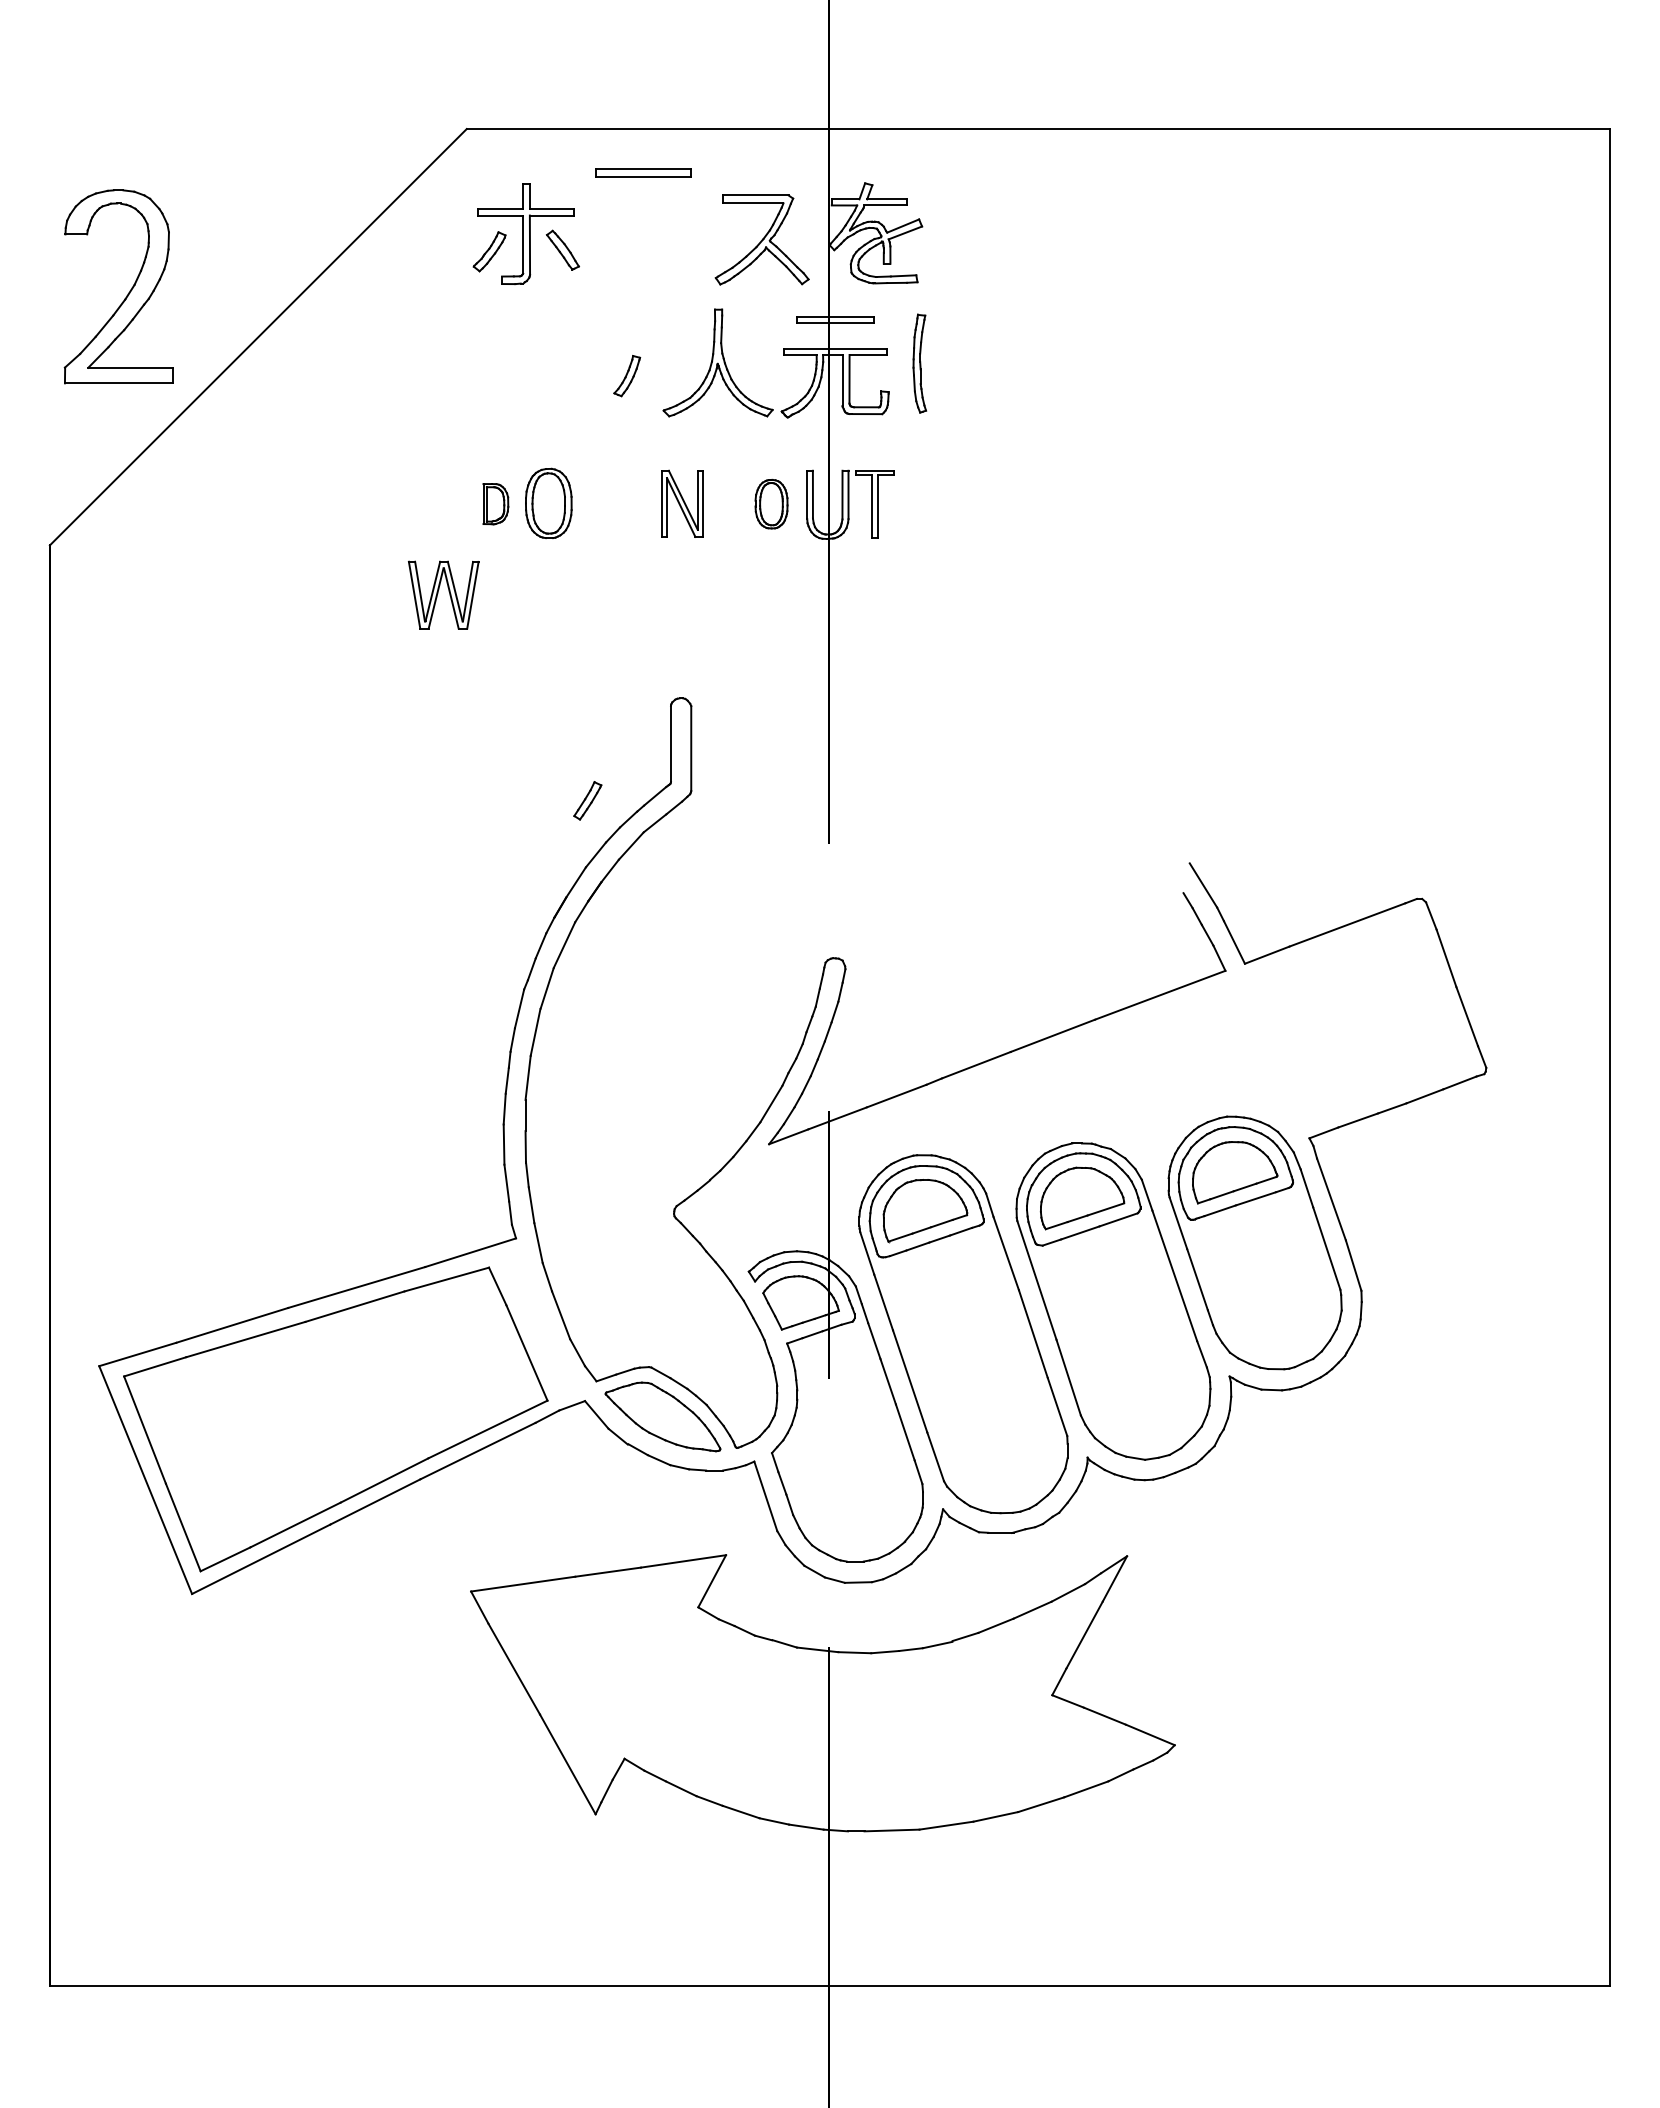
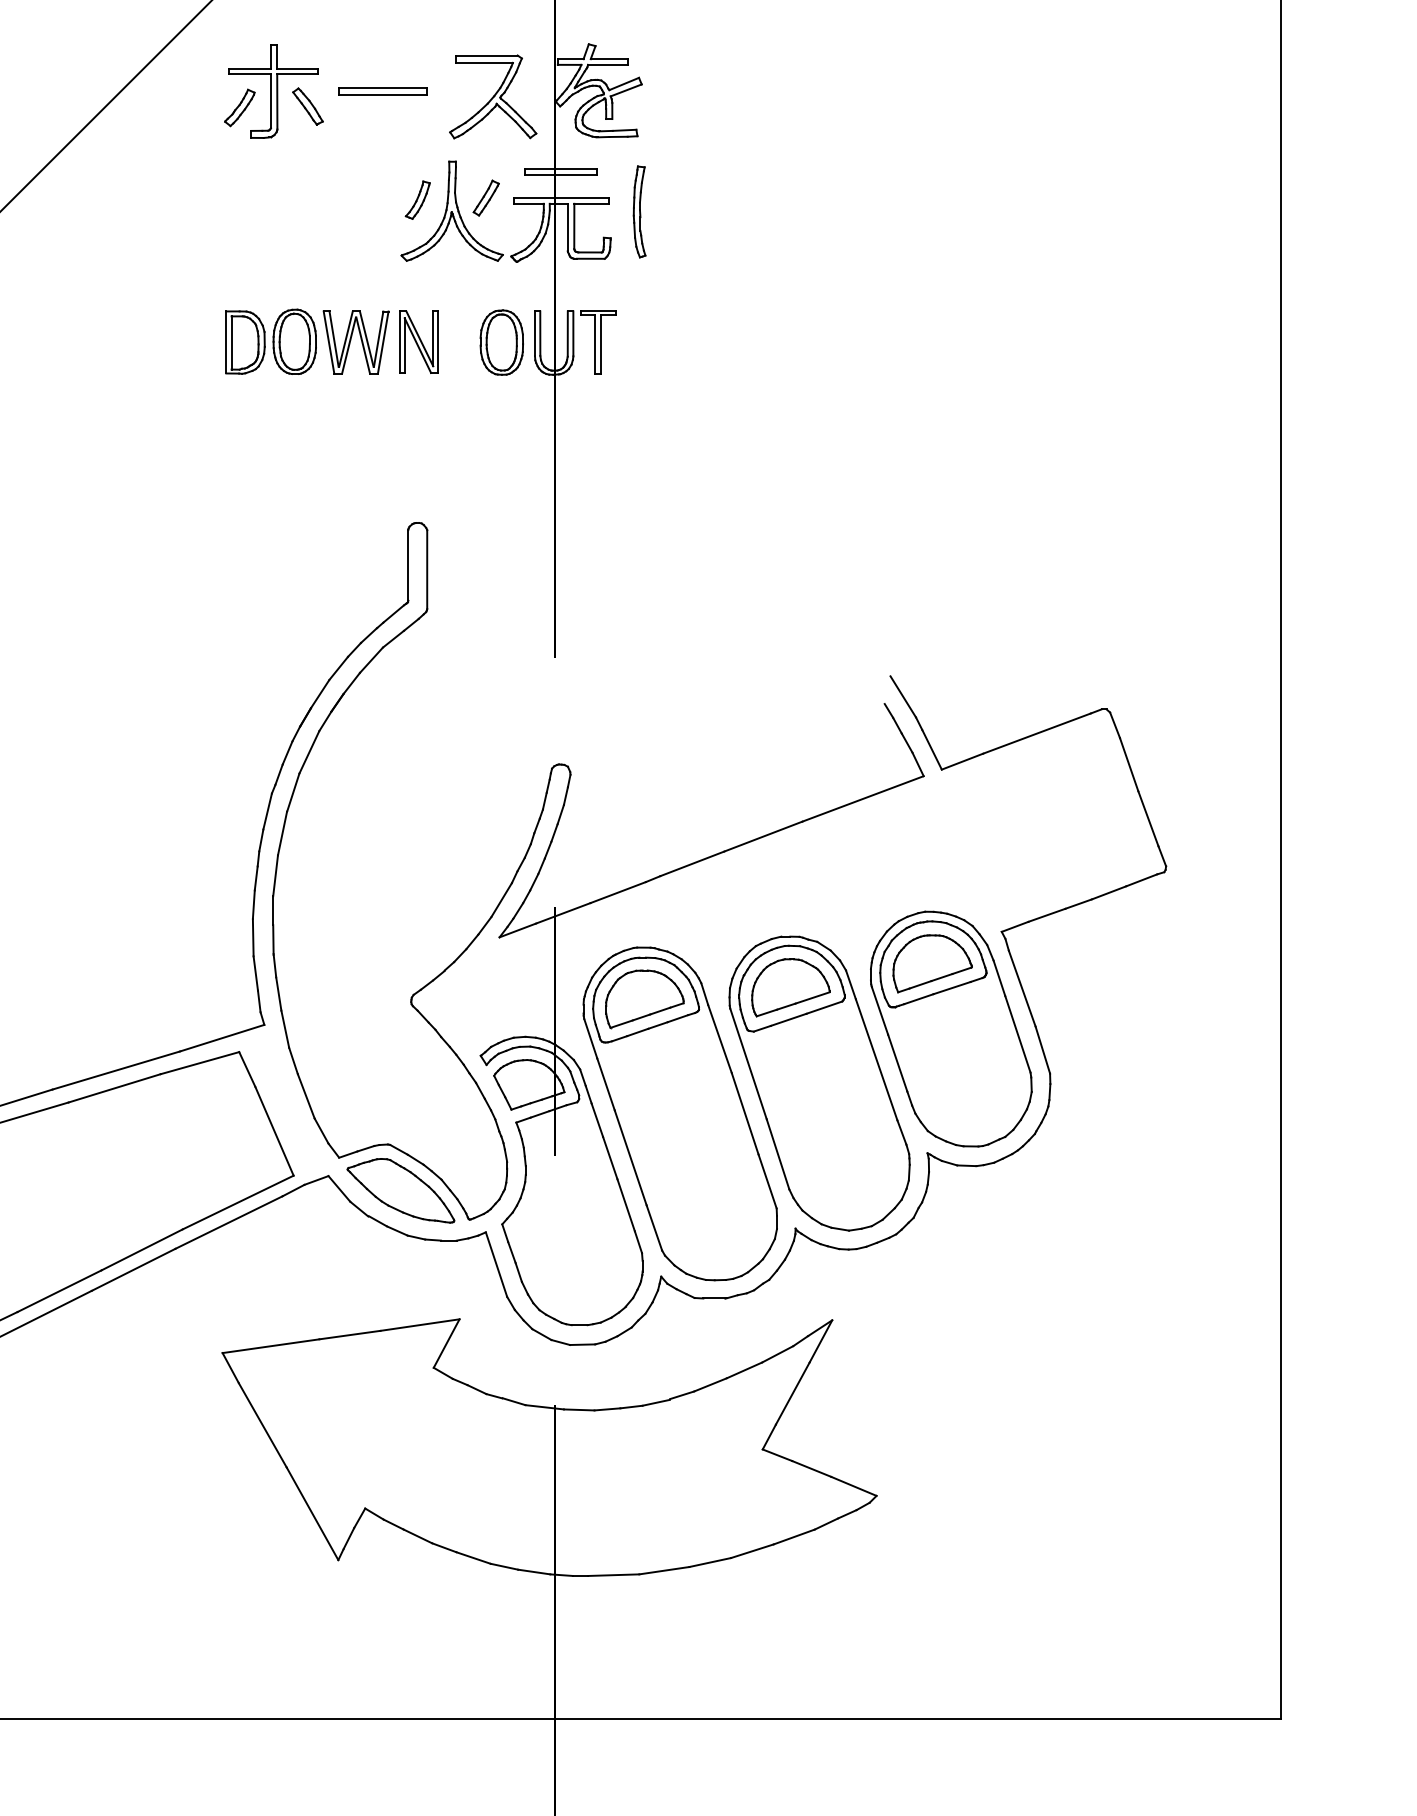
part: (643, 172) -> (382, 90), moved
part: (627, 376) -> (418, 200), moved
part: (495, 503) -> (245, 341), size x1.67
part: (771, 503) -> (501, 341), size x1.43
part: (443, 594) -> (355, 341), moved
part: (587, 800) -> (486, 197), moved

